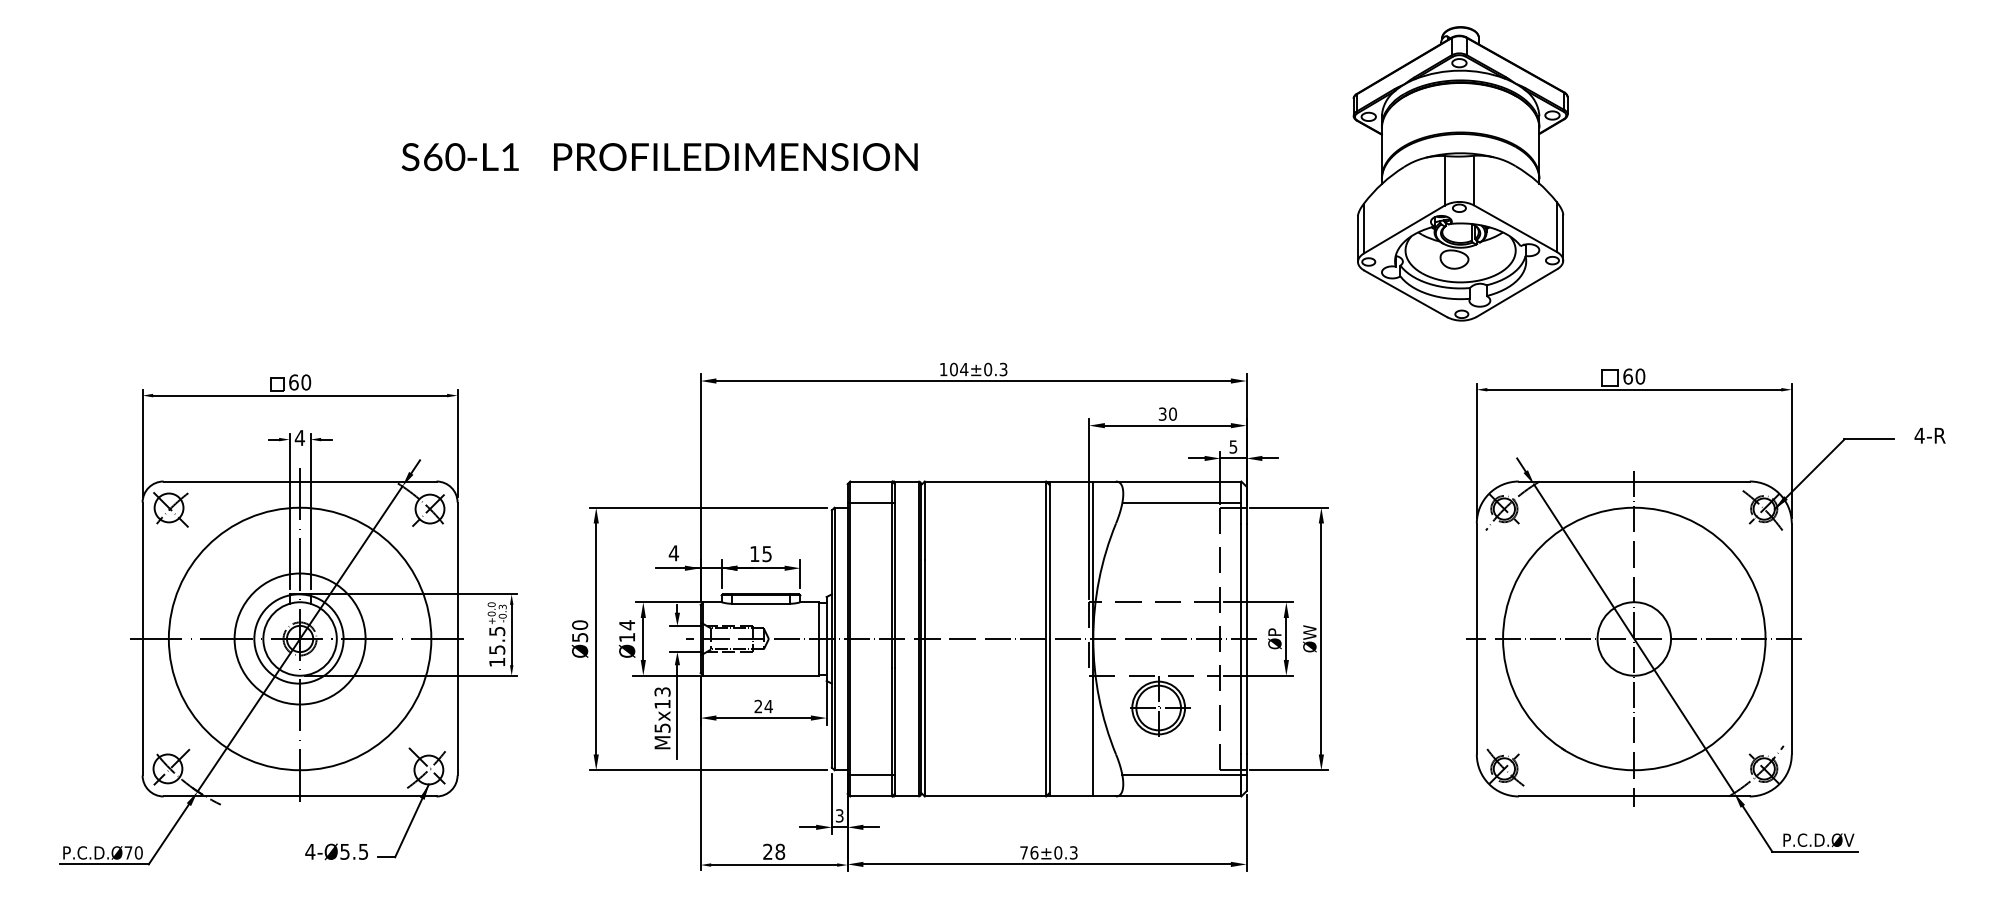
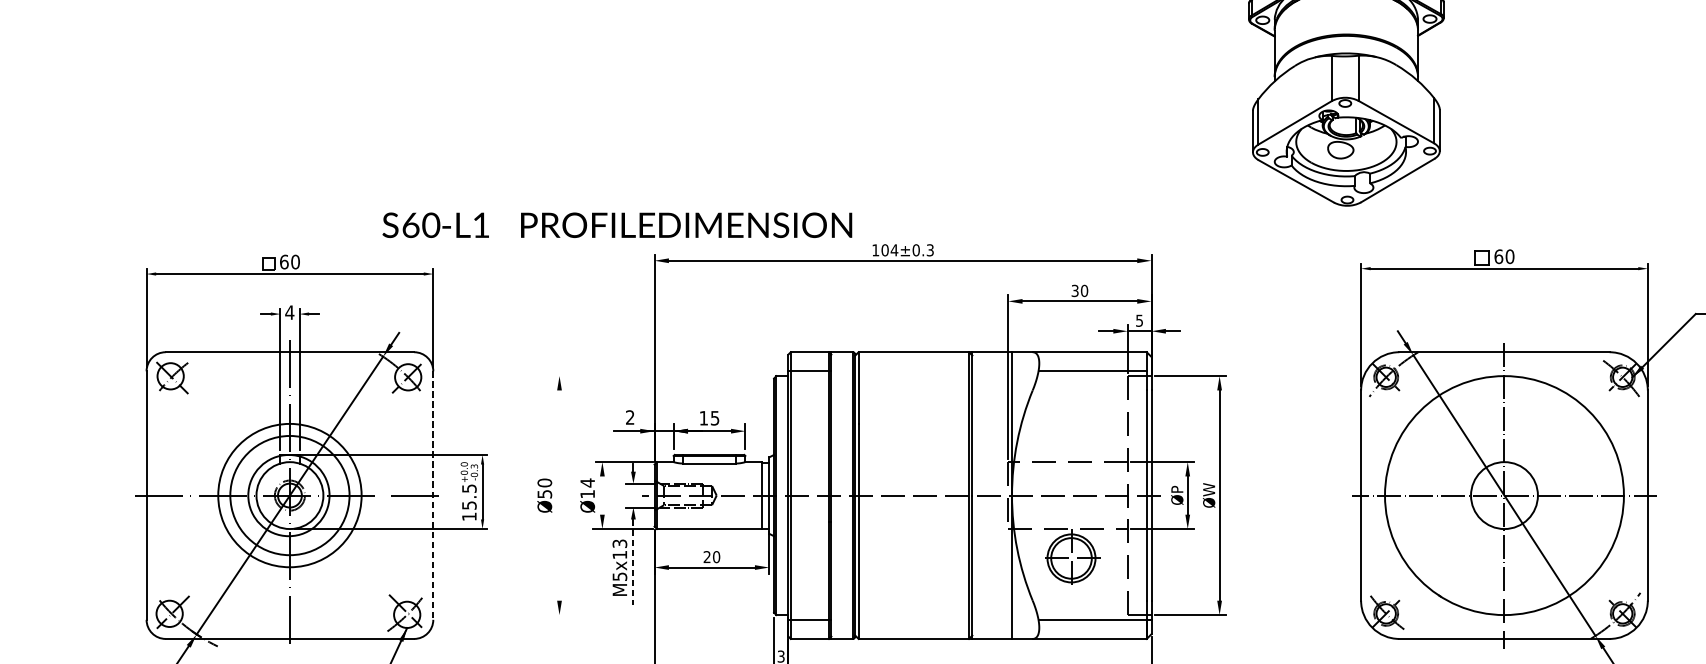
text: (659, 157) -> (617, 225), moved
line: (707, 507) -> (660, 375), removed
text: (673, 553) -> (629, 417), 4 -> 2
circle: (299, 638) -> (289, 495), size x0.6
line: (596, 638) -> (559, 495), removed
line: (457, 639) -> (433, 496), solid -> dashed
line: (643, 639) -> (602, 496), removed
text: (768, 706) -> (716, 557), 24 -> 20
line: (677, 712) -> (633, 562), solid -> dashed
line: (707, 770) -> (660, 615), removed

